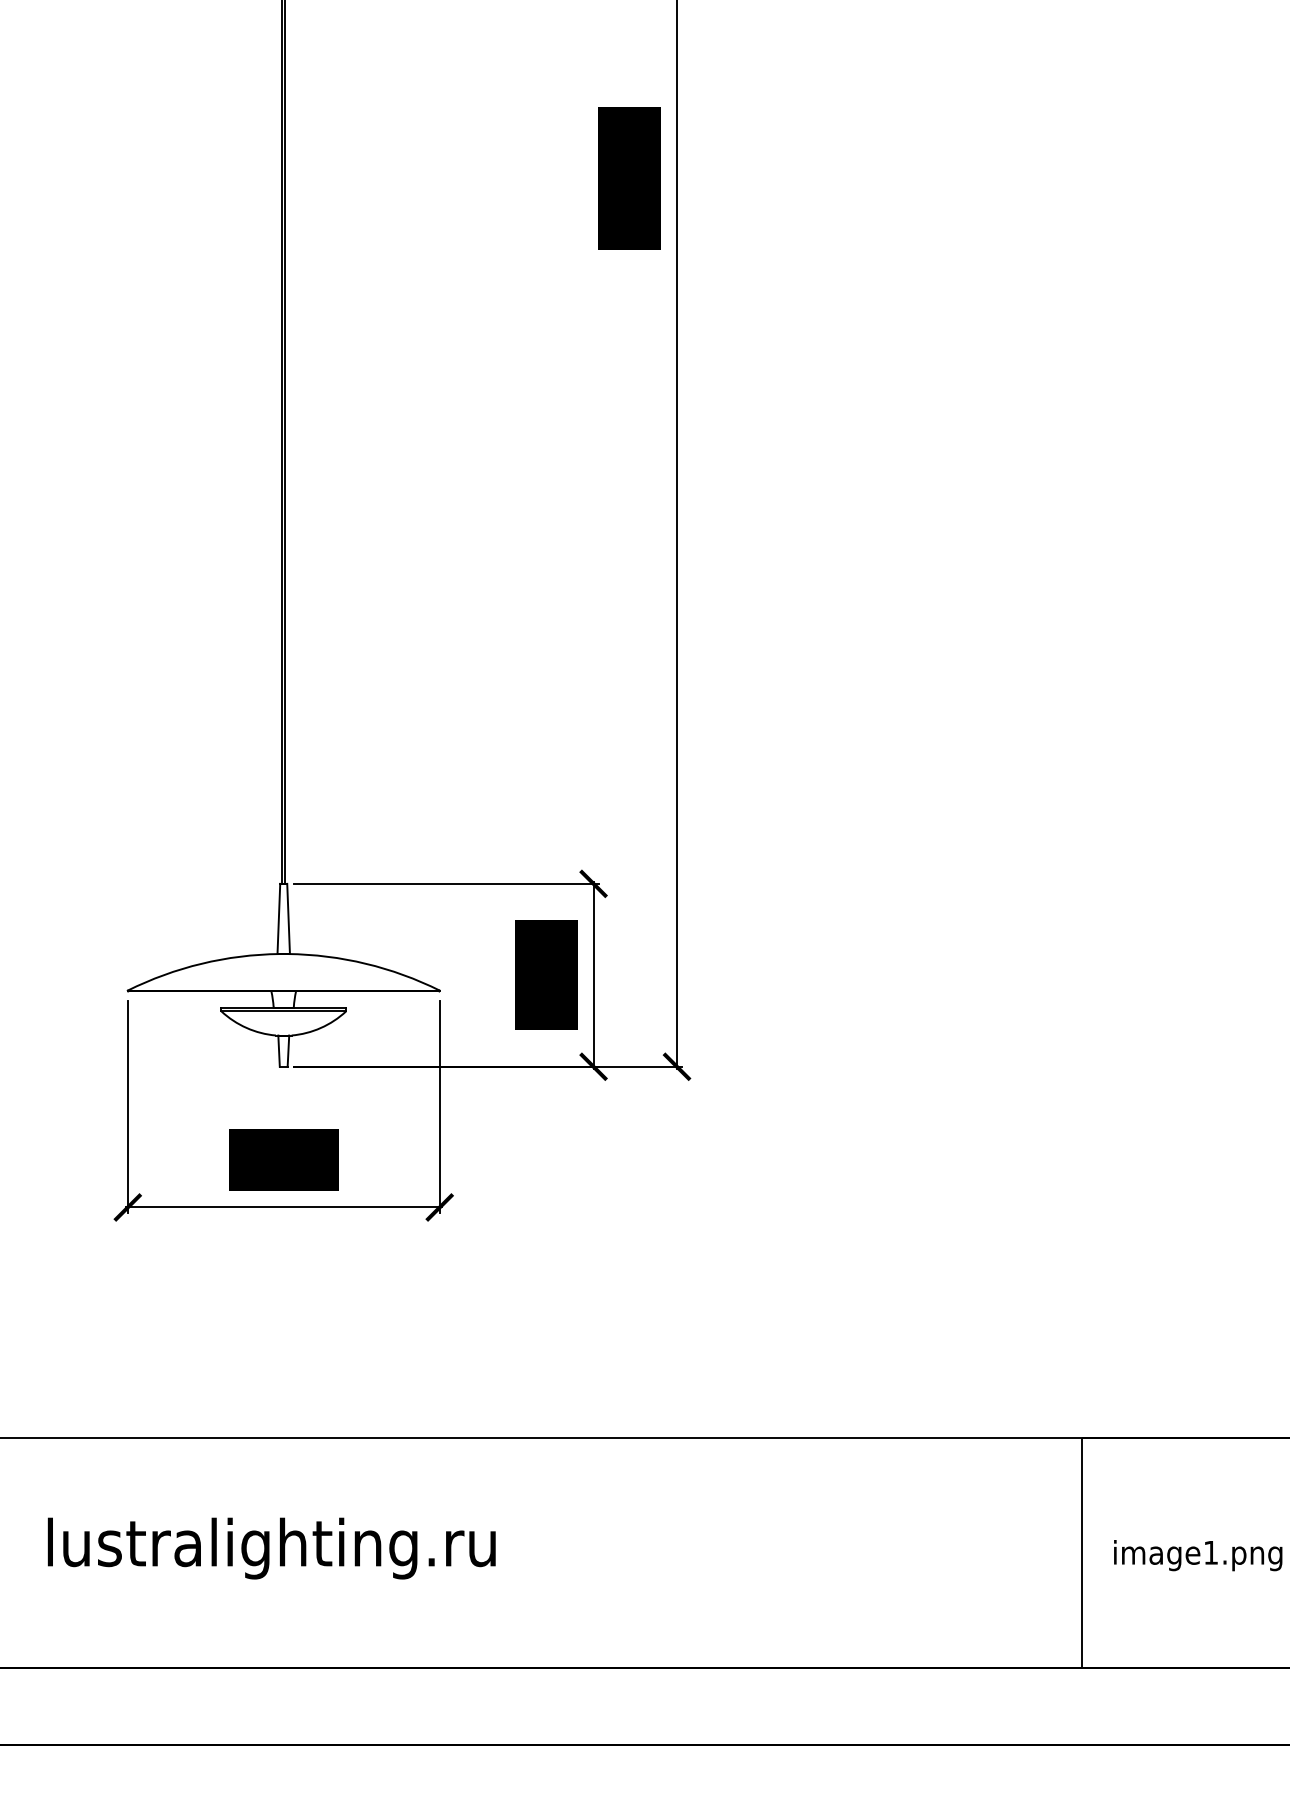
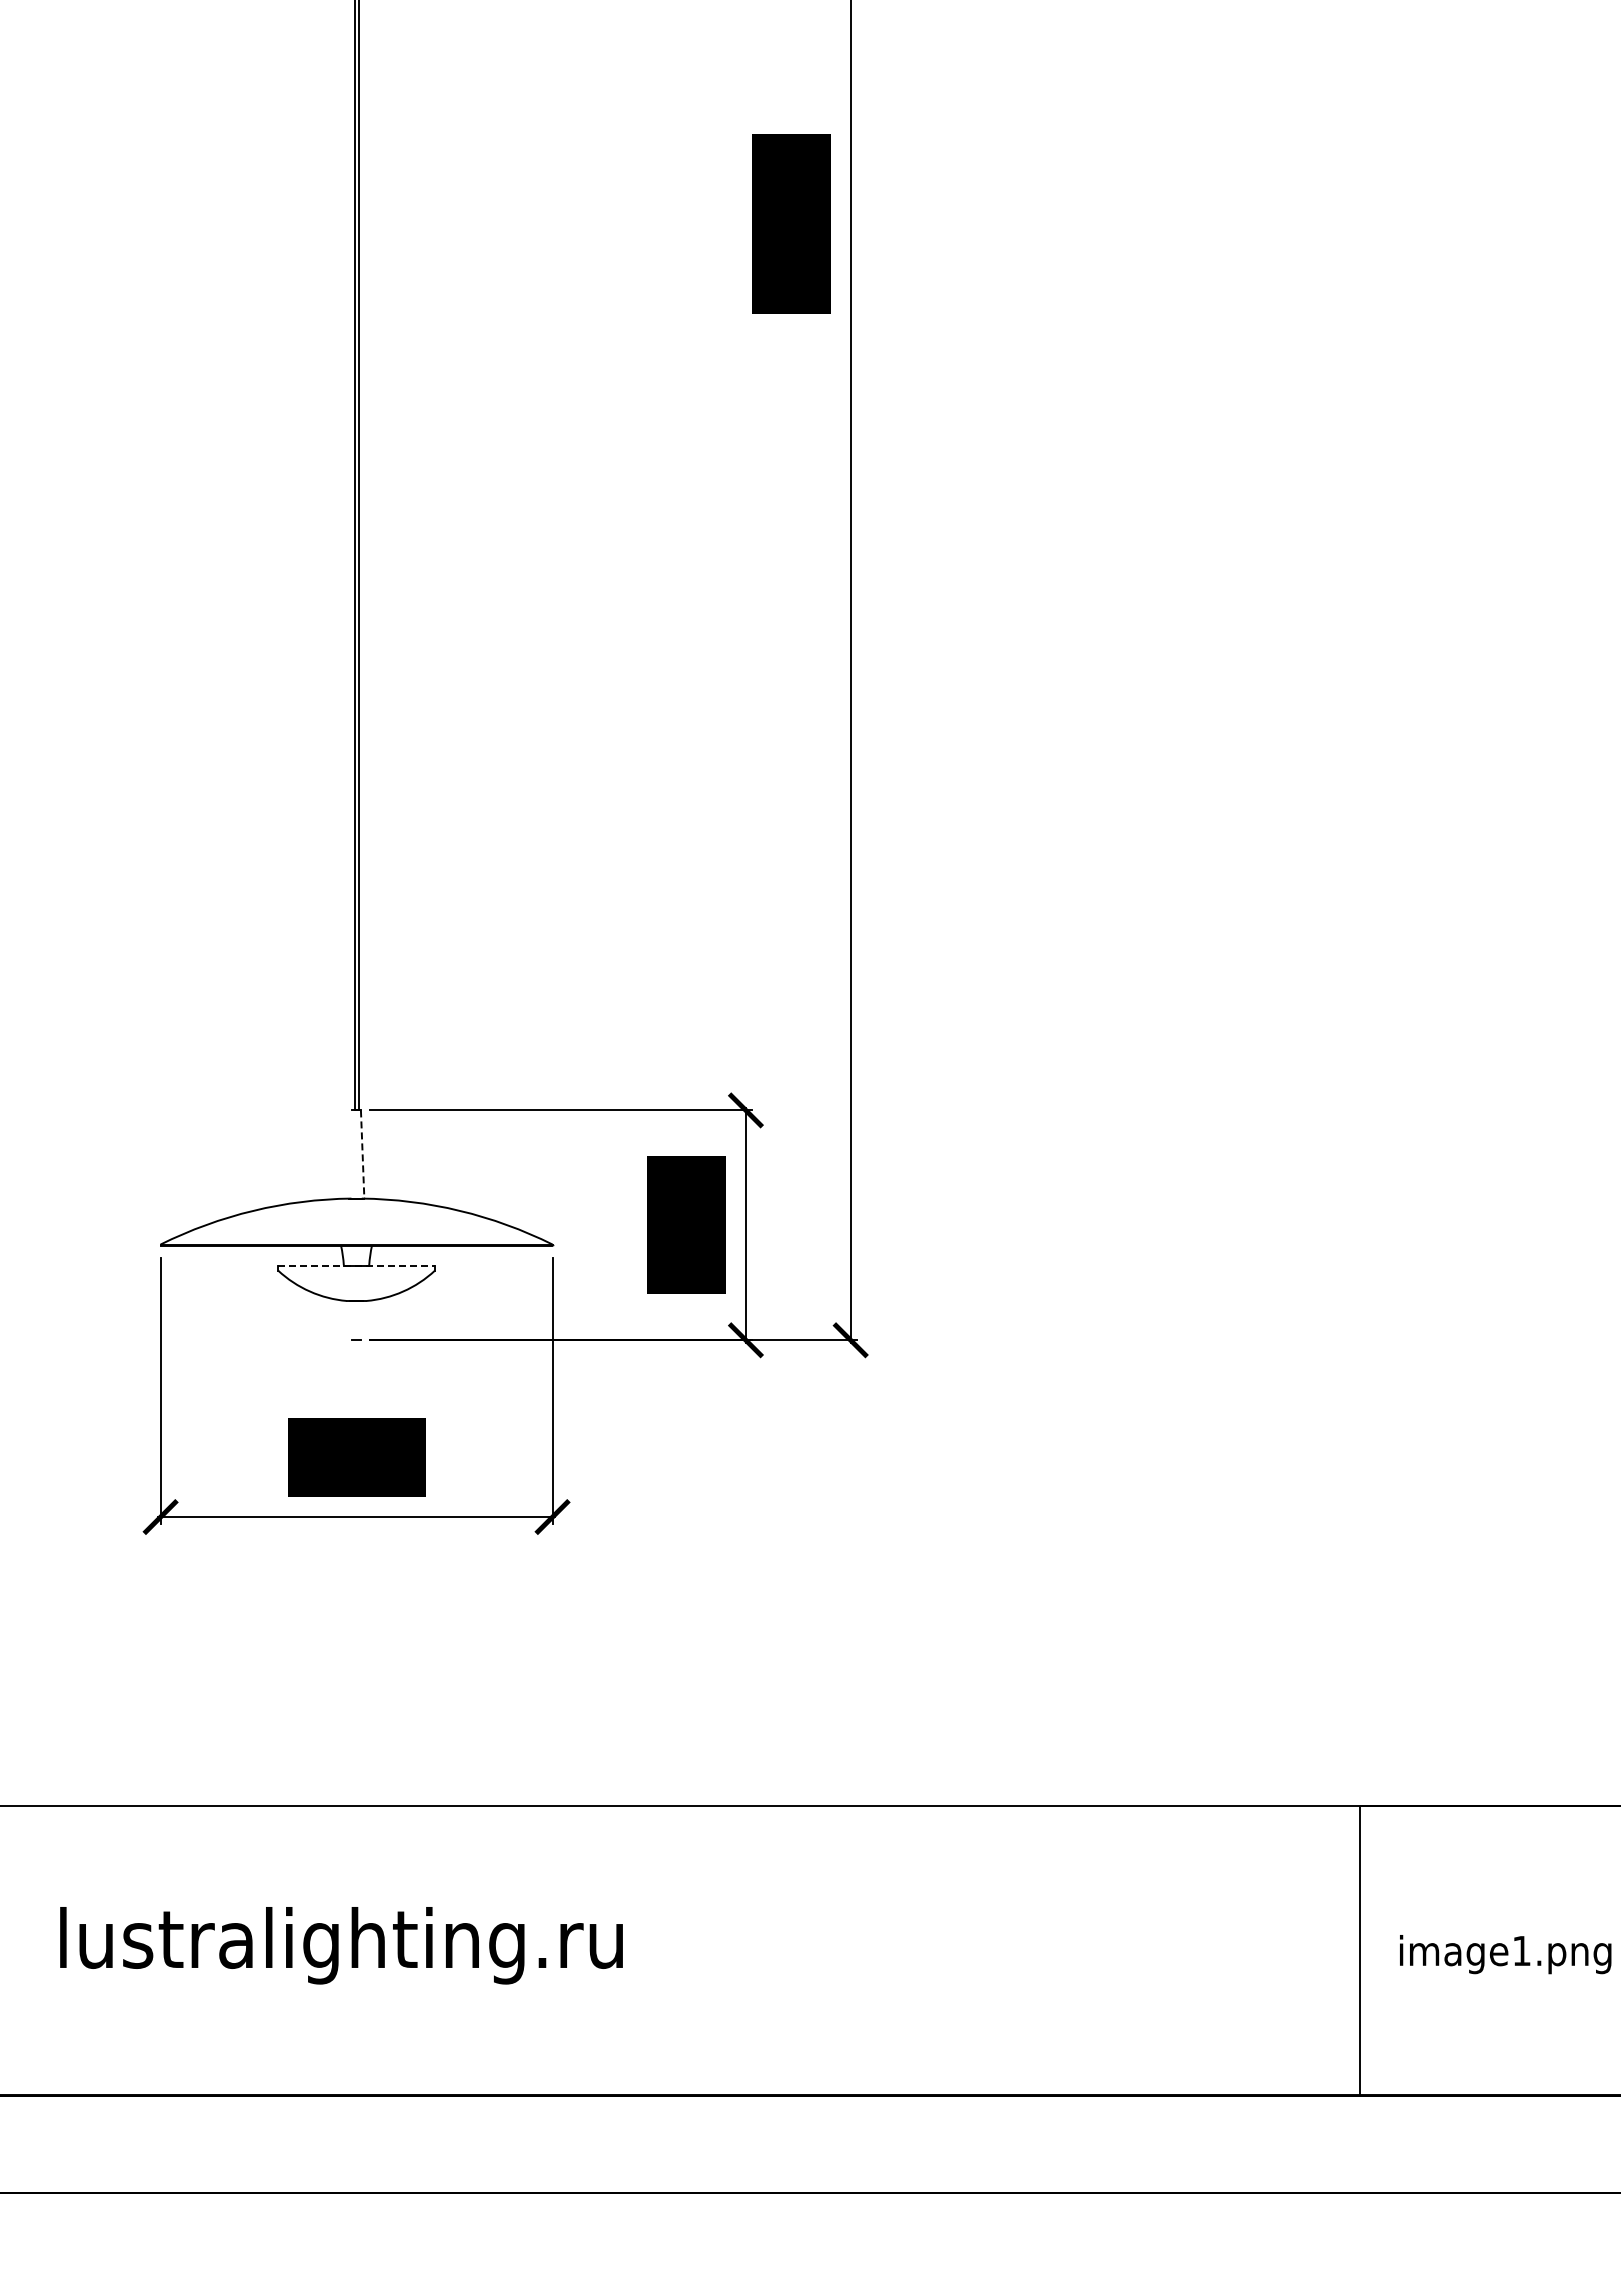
line: (278, 918) -> (350, 1154), removed
line: (288, 919) -> (362, 1155), solid -> dashed
line: (284, 1007) -> (357, 1265), solid -> dashed
line: (283, 1011) -> (356, 1270), removed
line: (278, 1051) -> (350, 1320), removed
line: (288, 1051) -> (362, 1320), removed

